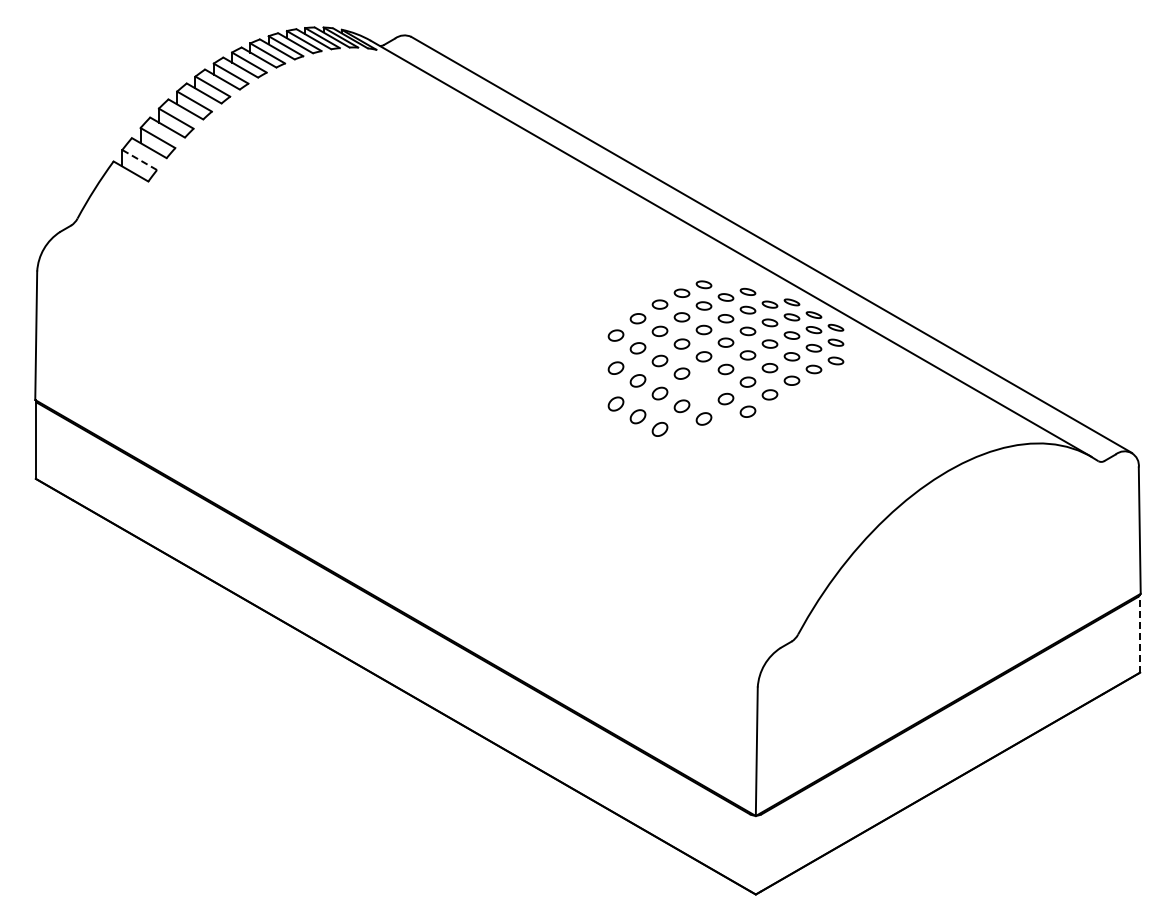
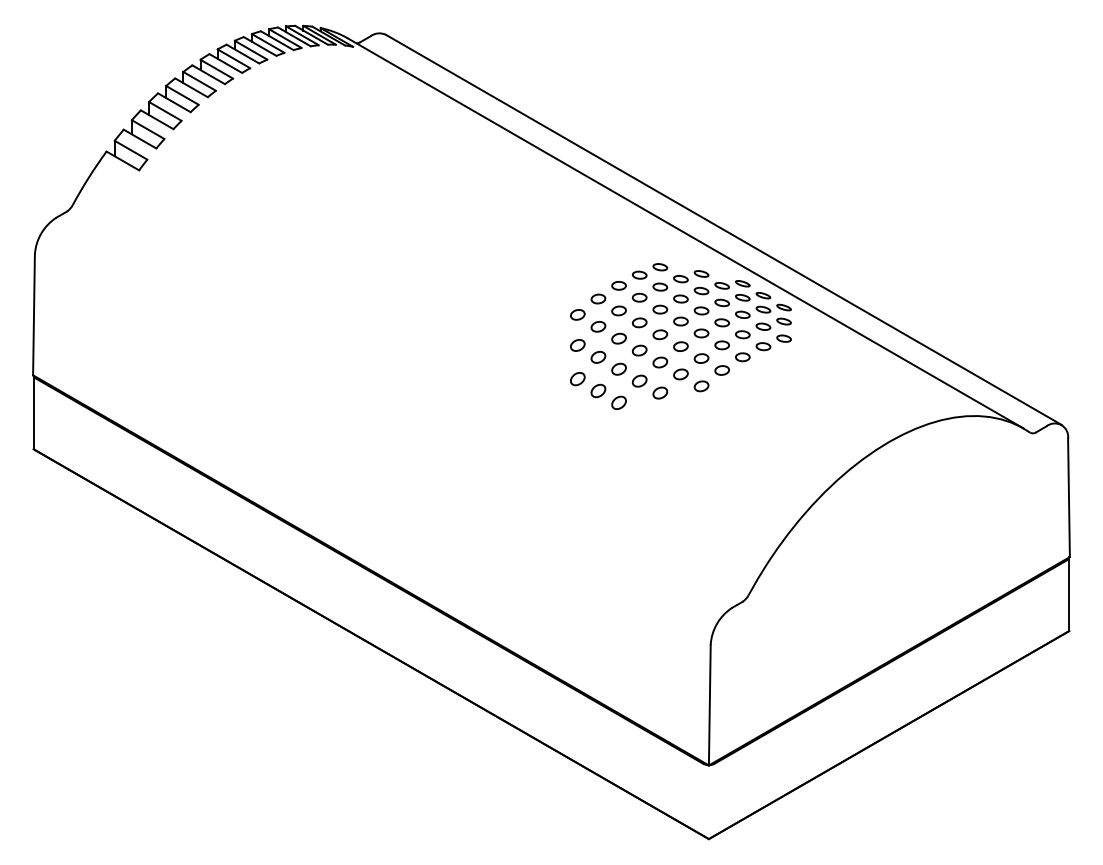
line: (139, 159) -> (130, 149), dashed -> solid
part: (703, 386) -> (659, 362), added
line: (1140, 632) -> (1069, 593), dashed -> solid

